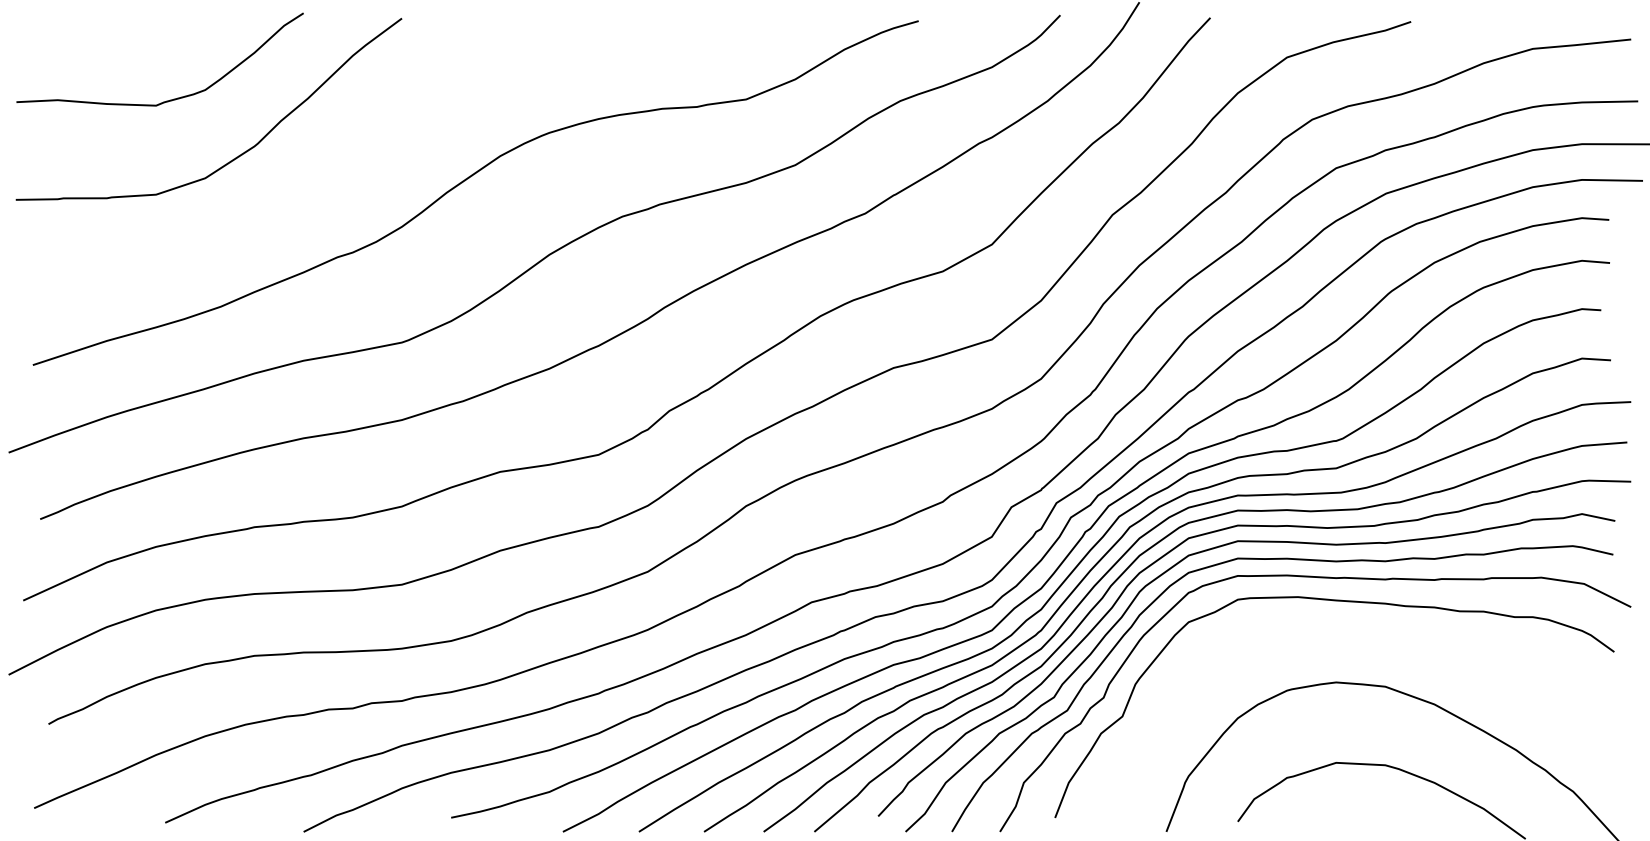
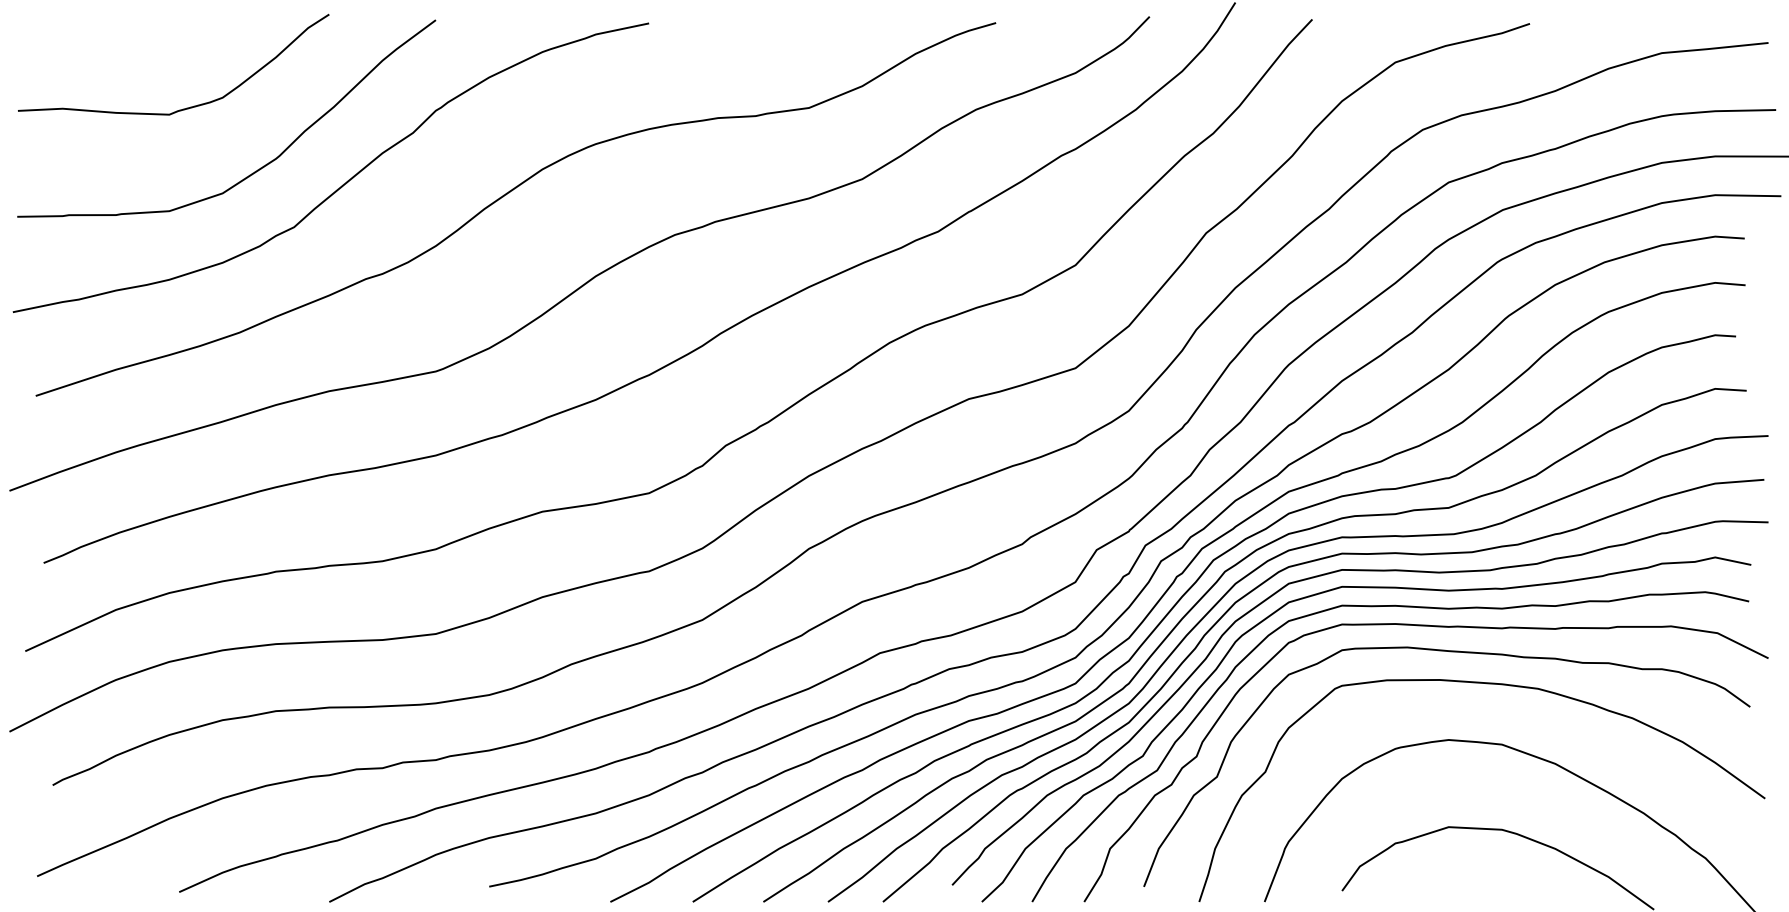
curve: (315, 170) -> (342, 184), added
curve: (1371, 631) -> (1486, 684), added

